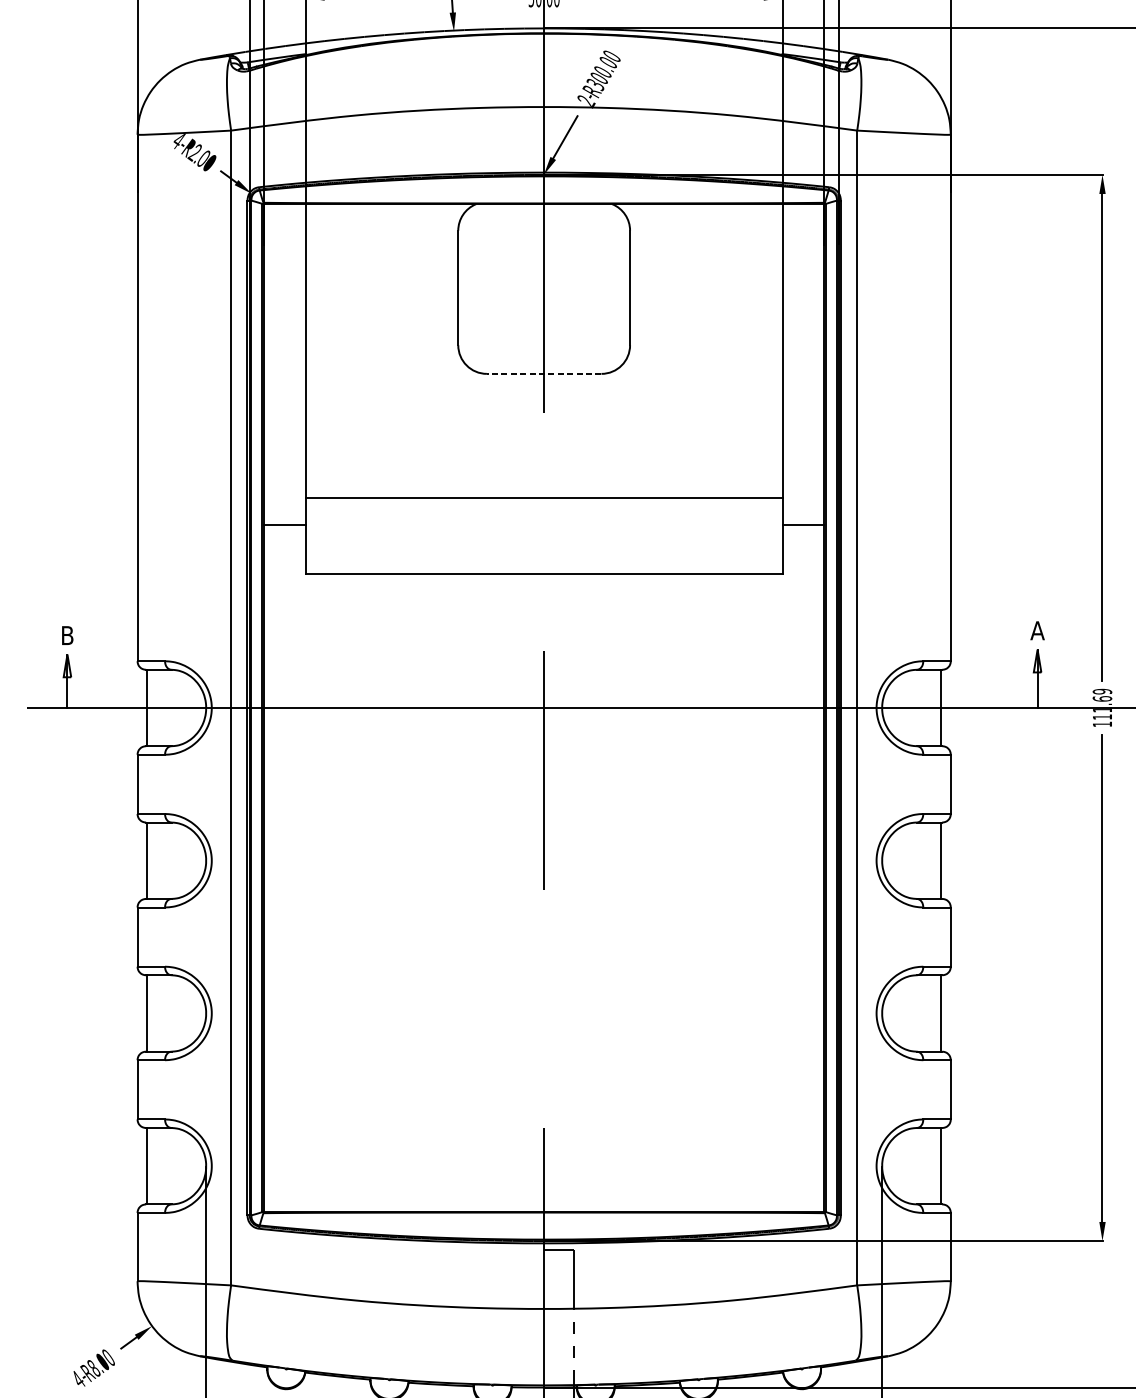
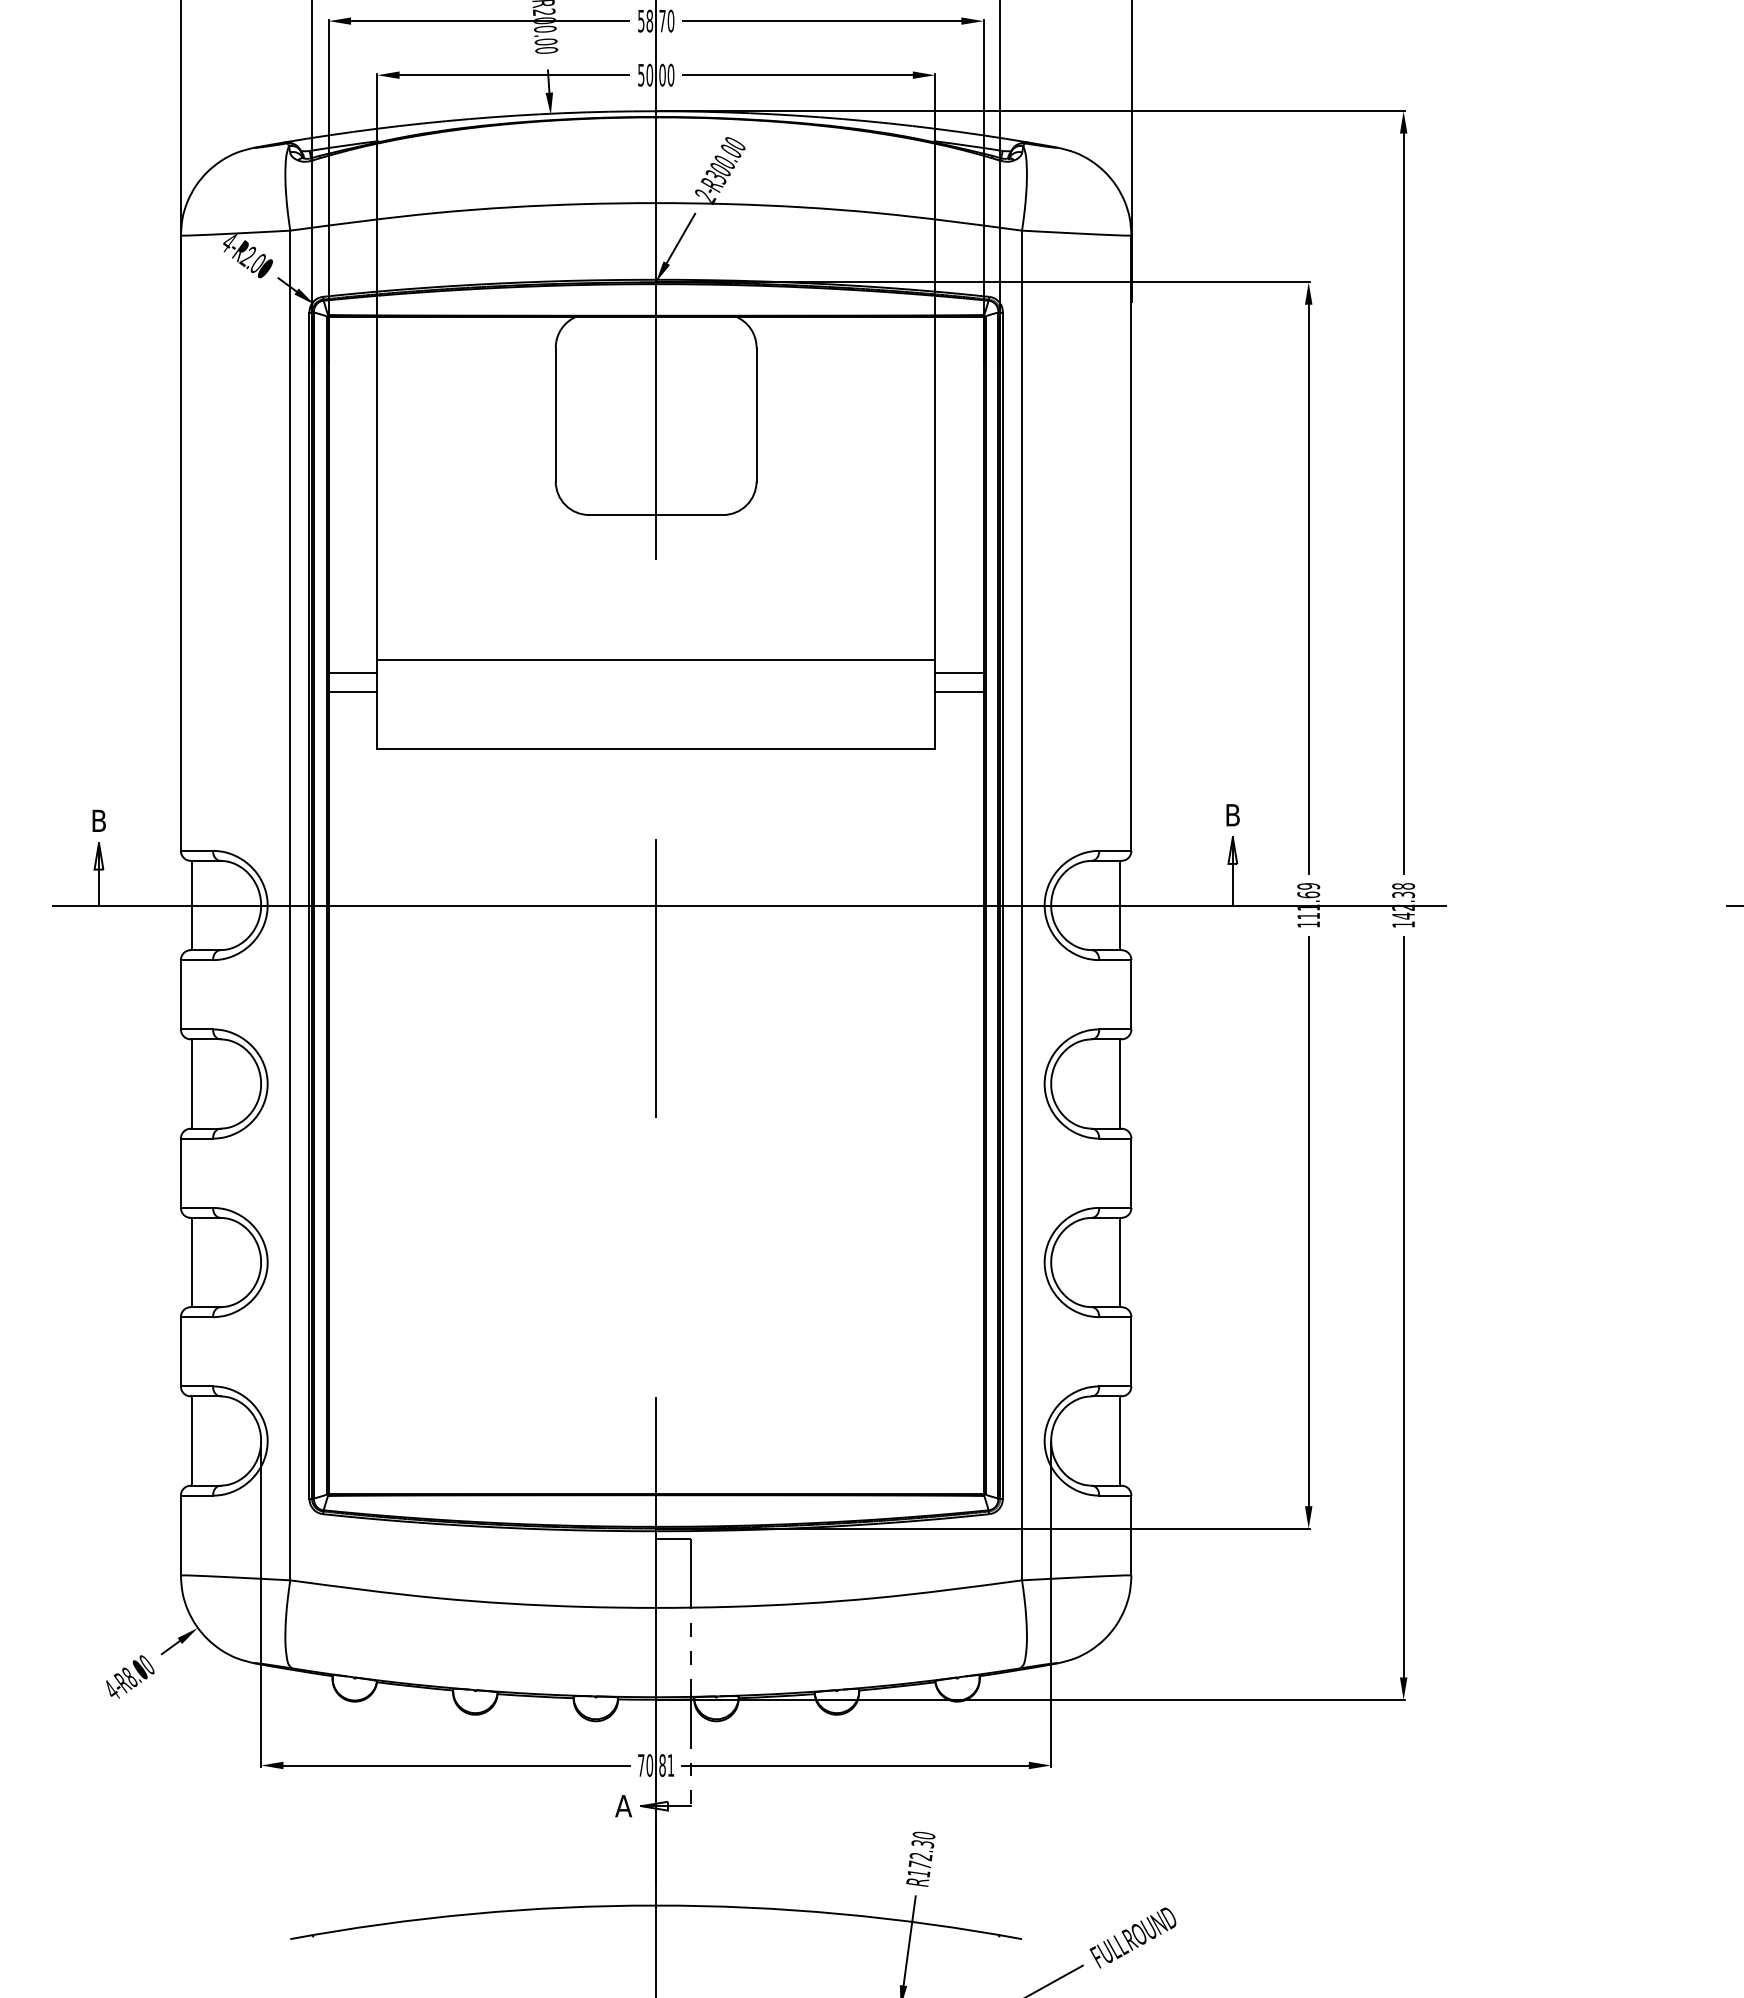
line: (544, 374) -> (656, 515), dashed -> solid
line: (284, 508) -> (352, 672), added
line: (803, 508) -> (959, 672), added
text: (1037, 630) -> (1232, 815), A -> B

